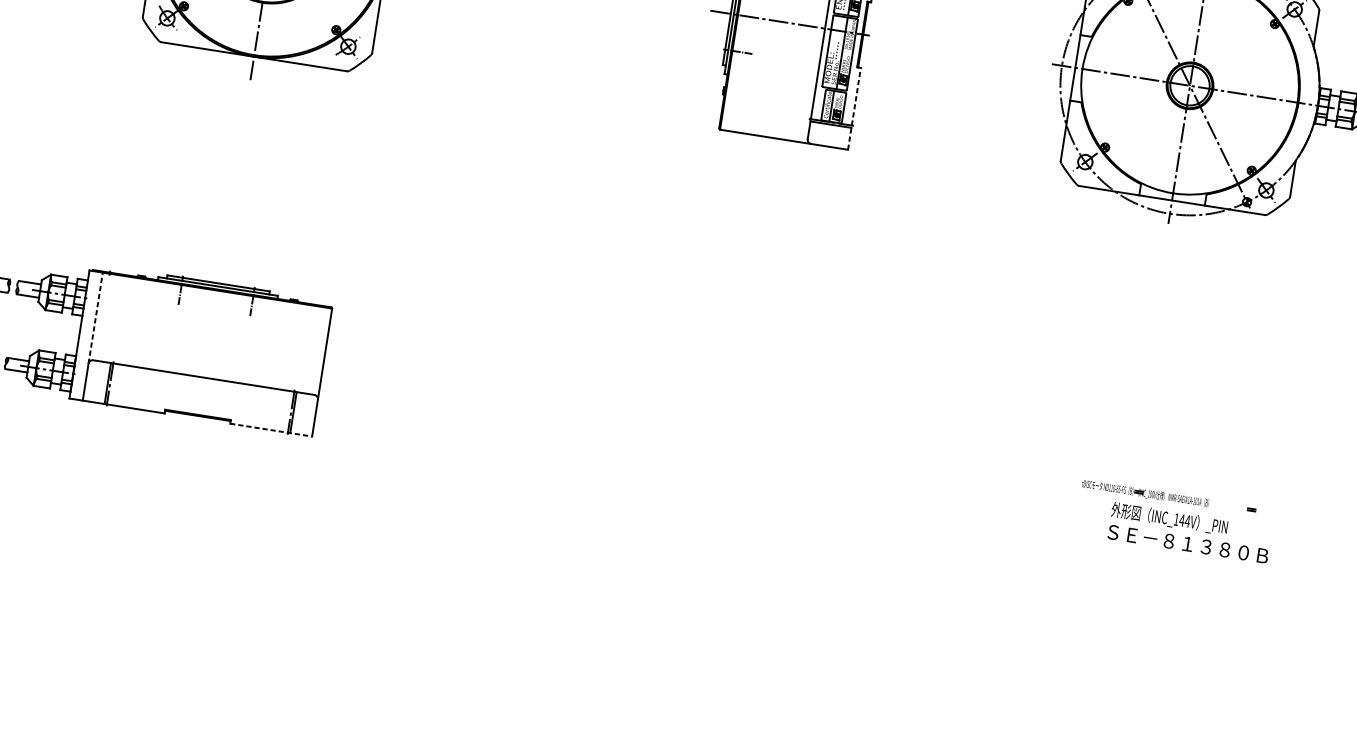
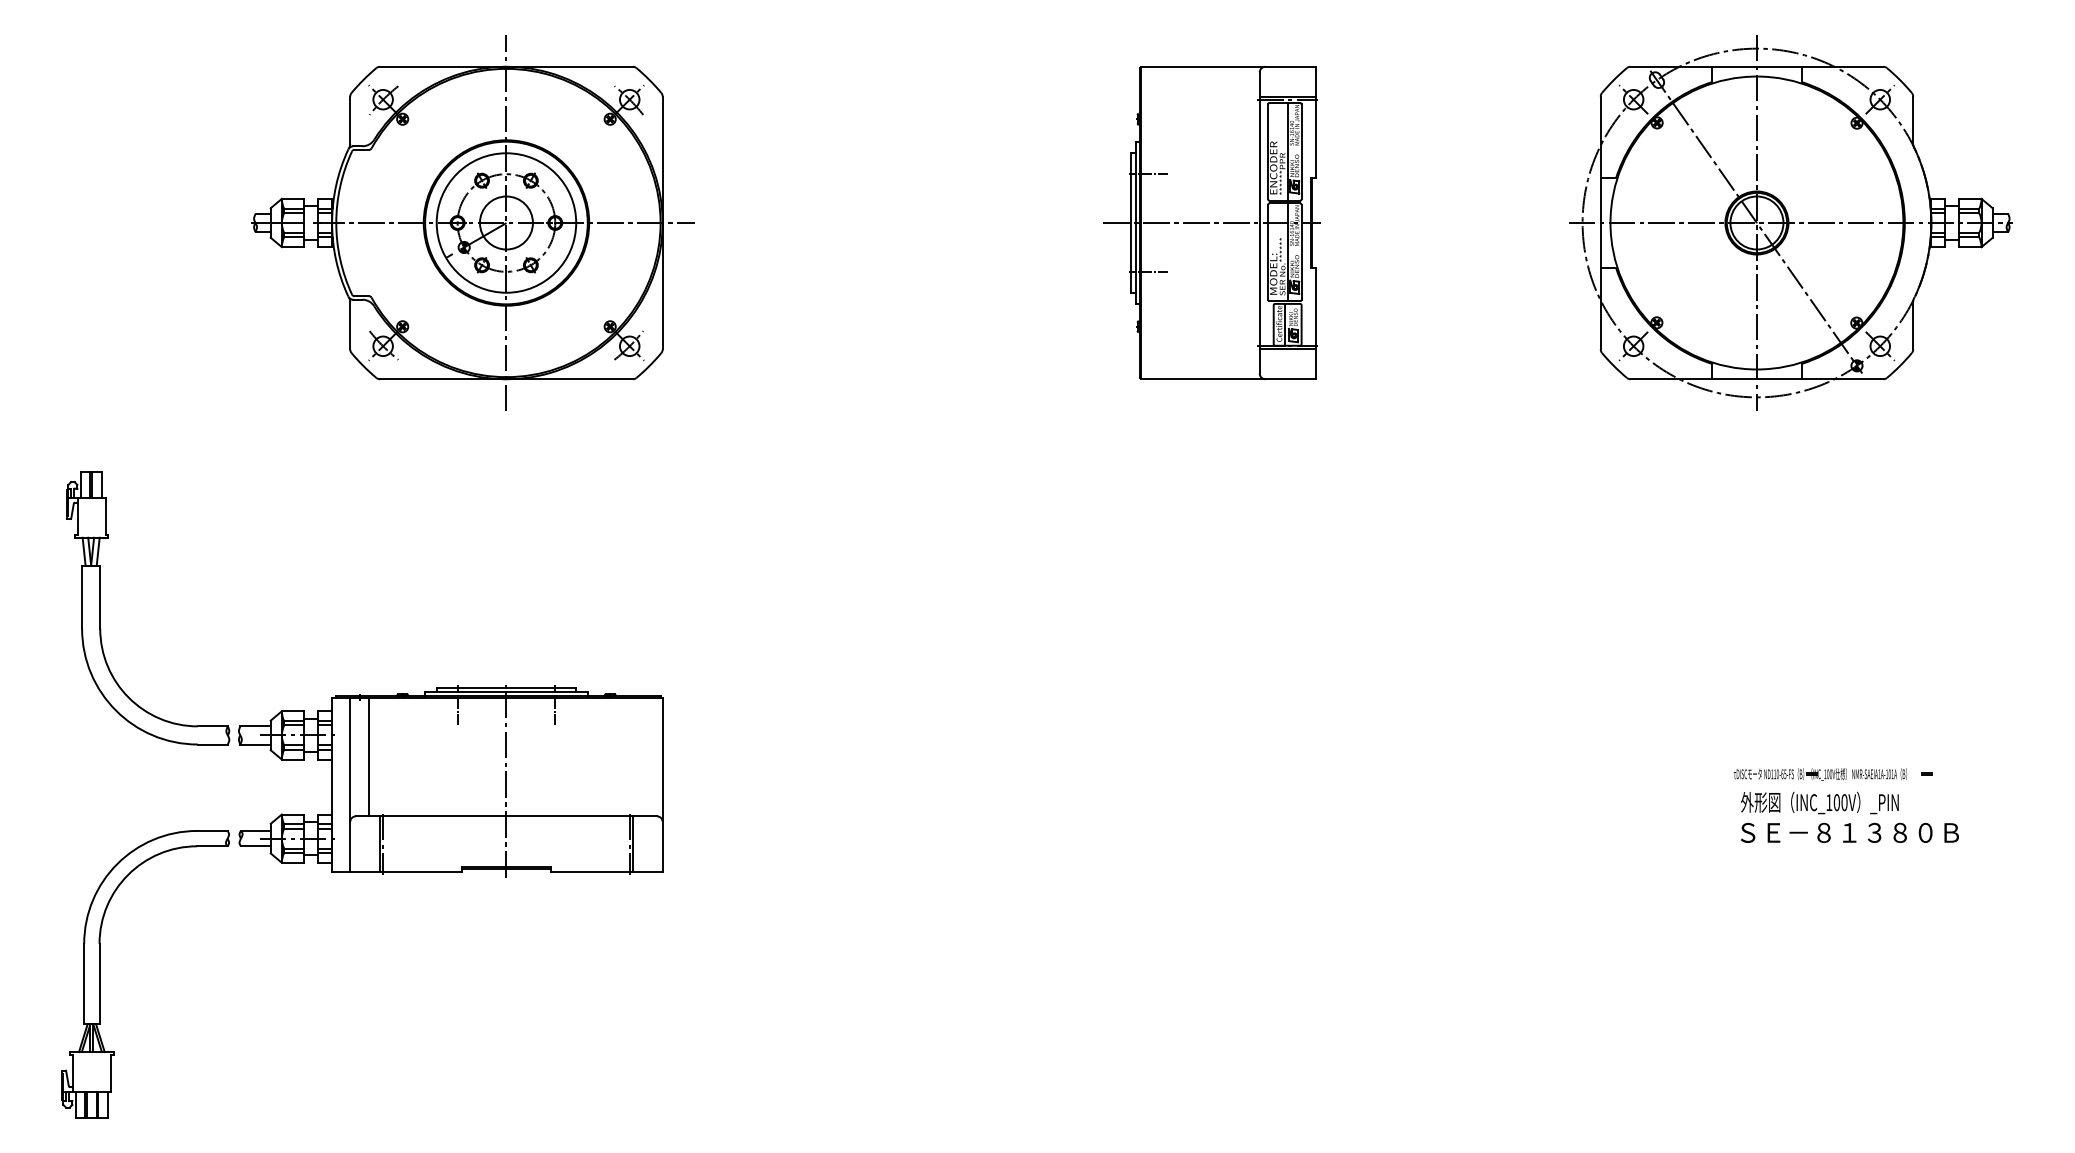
line: (854, 108) -> (1315, 323), dashed -> solid
line: (95, 317) -> (350, 759), dashed -> solid
line: (110, 317) -> (369, 756), added
line: (208, 351) -> (506, 780), added
line: (270, 430) -> (606, 872), dashed -> solid
part: (1144, 493) -> (1819, 774), moved
text: (1184, 520) -> (1840, 802), INC_144V -> INC_100V

